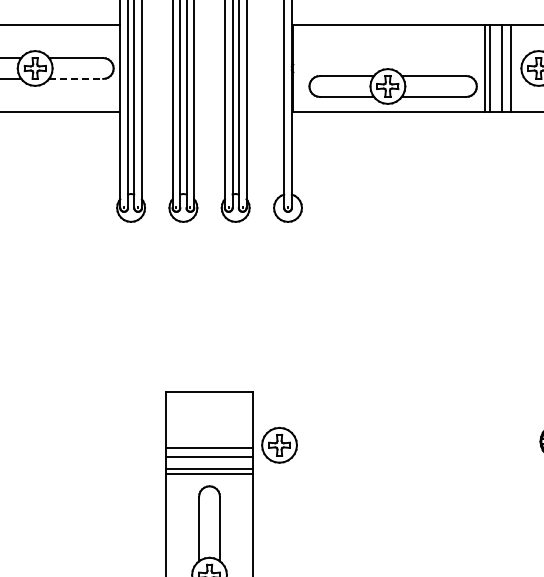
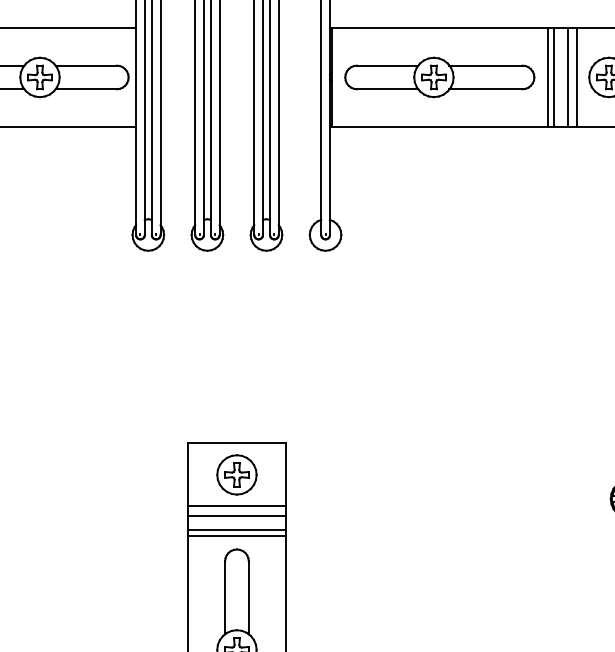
line: (76, 78) -> (86, 88), dashed -> solid
part: (392, 86) -> (439, 77), moved
part: (279, 444) -> (236, 473), moved

